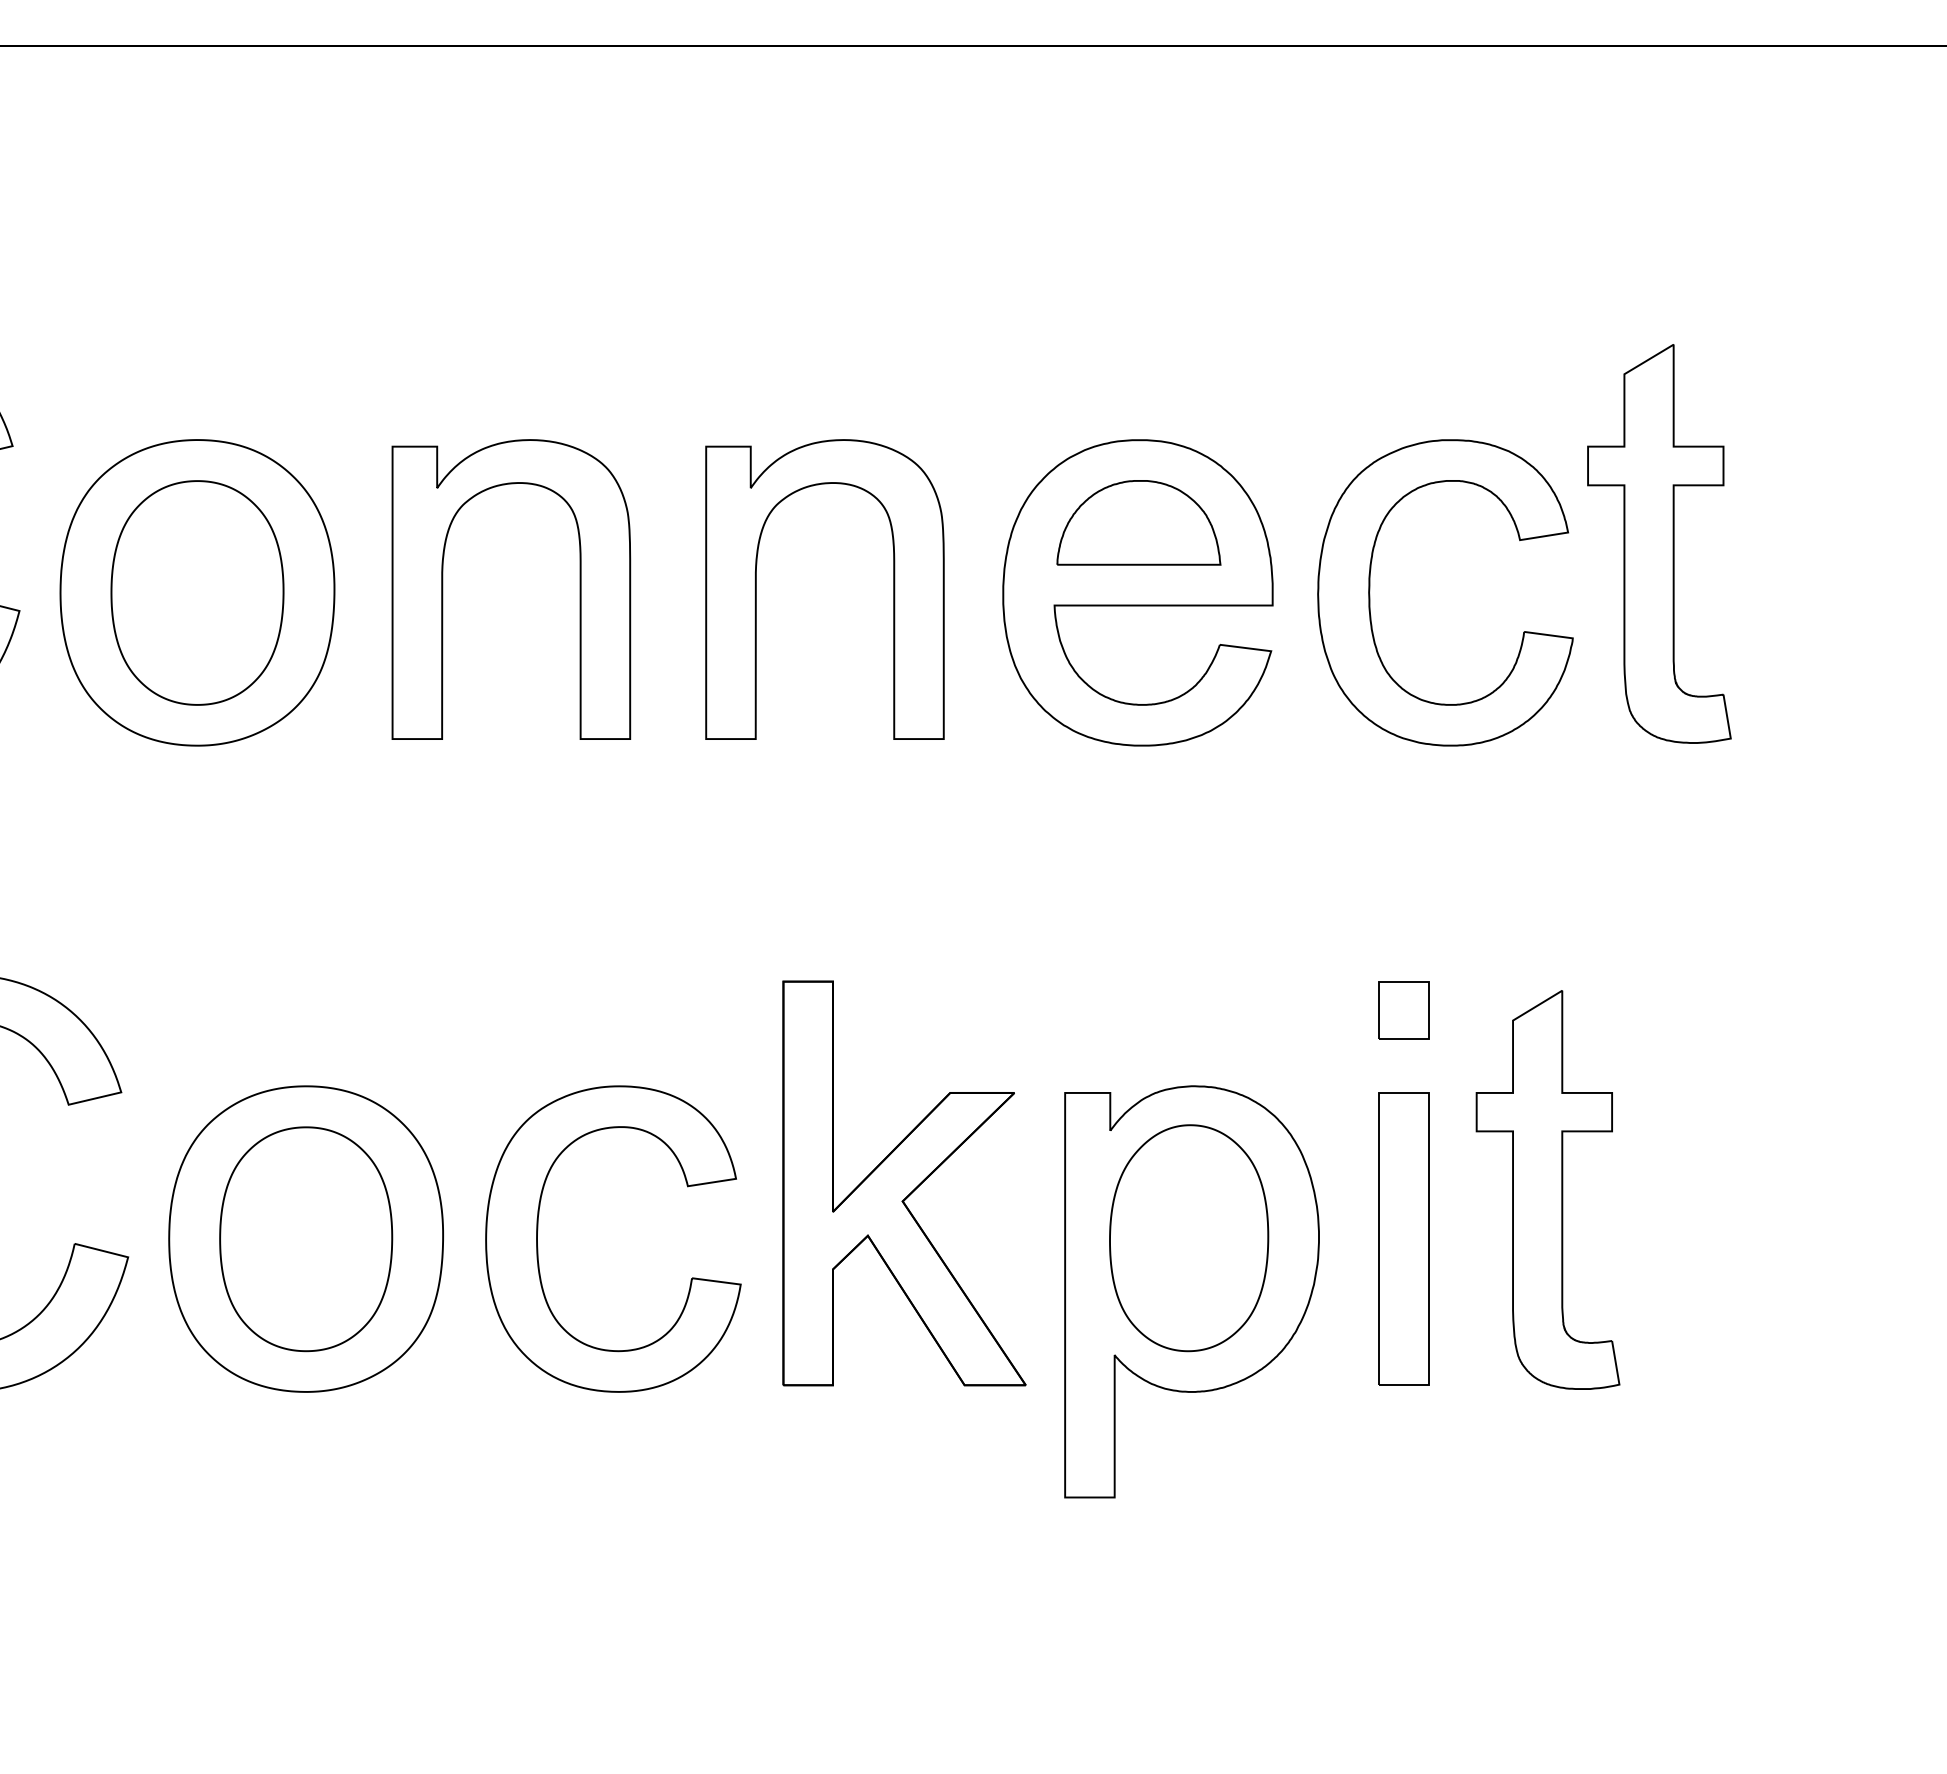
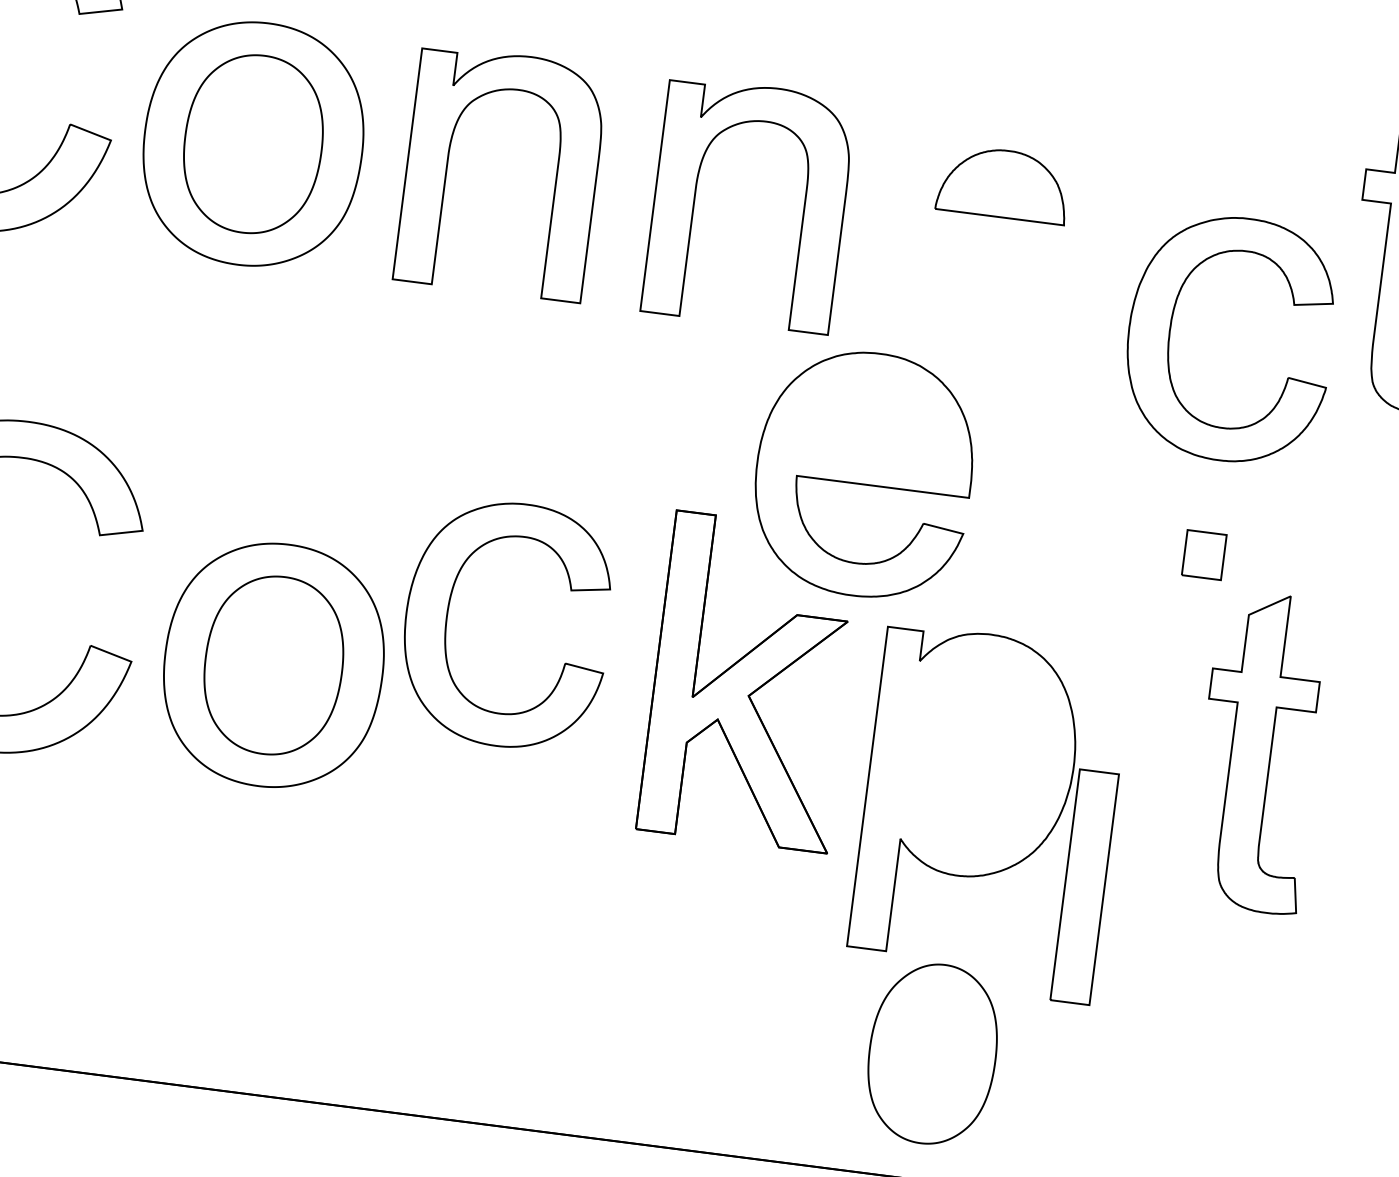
part: (1370, 591) -> (1170, 330), moved
part: (1137, 592) -> (863, 474), moved
part: (1403, 1010) -> (1203, 555), moved
part: (538, 1230) -> (448, 610), moved
part: (1189, 1238) -> (932, 1054), moved
part: (1403, 1238) -> (1084, 886), moved

